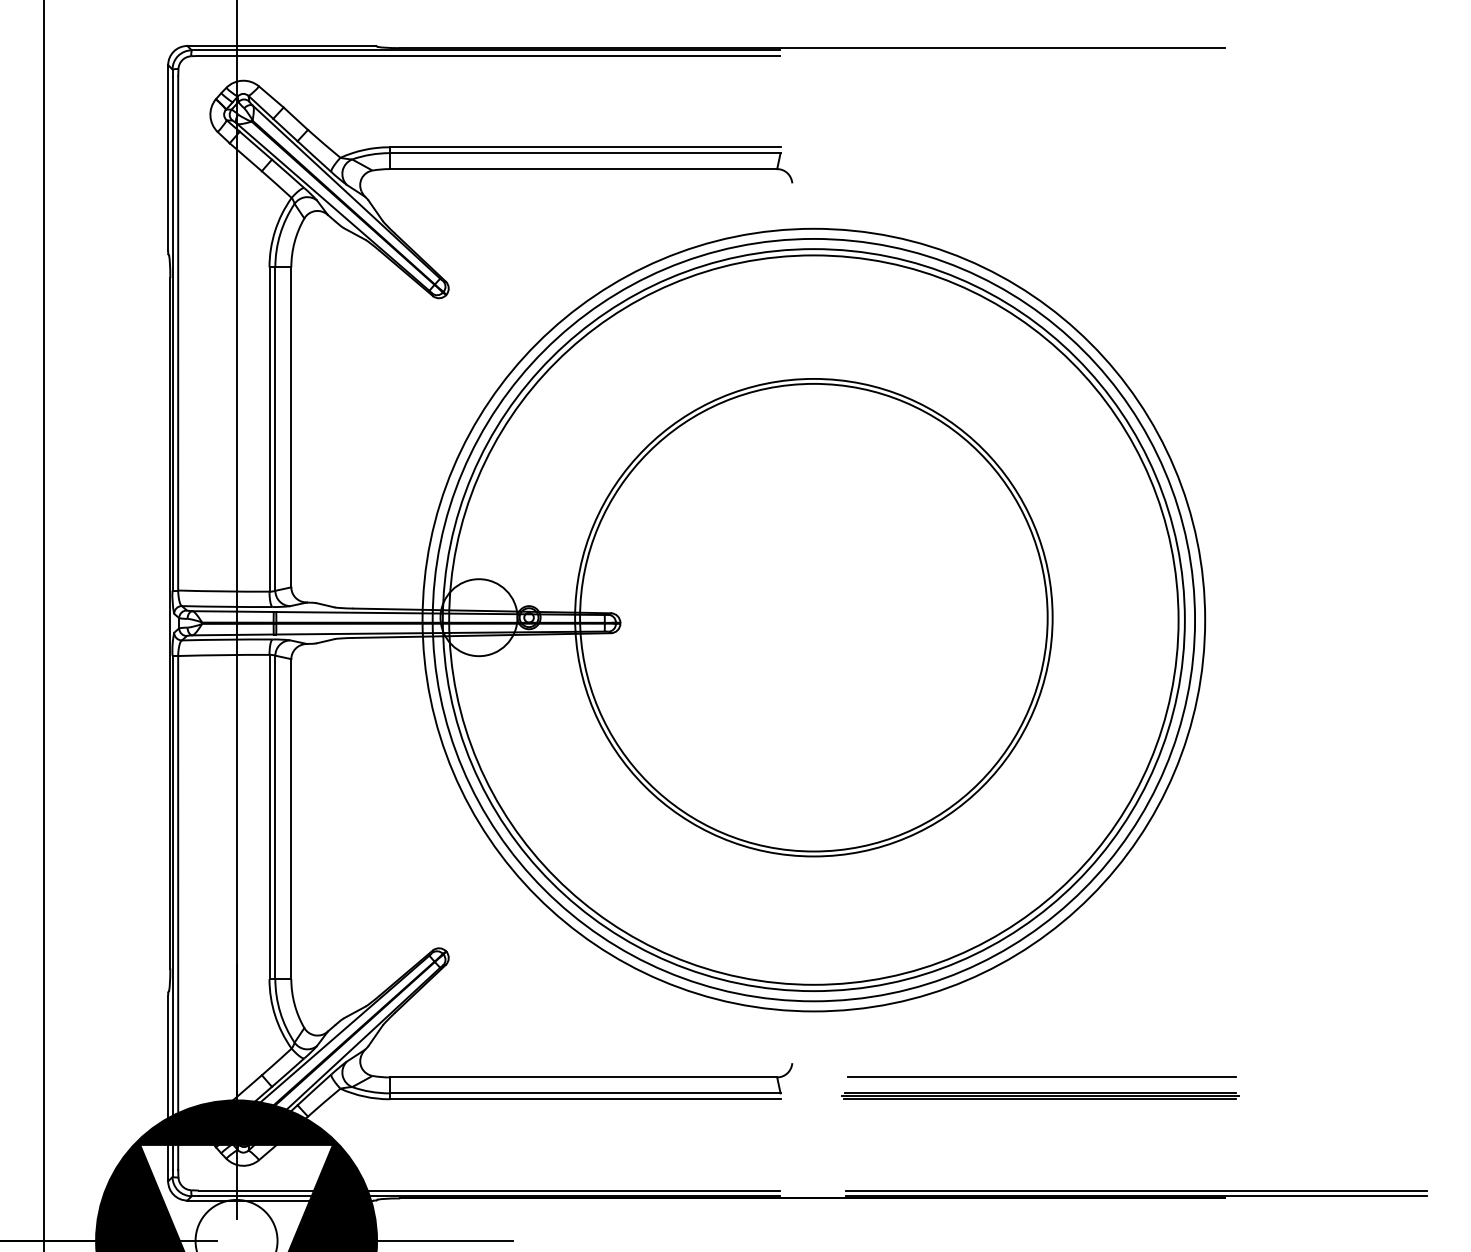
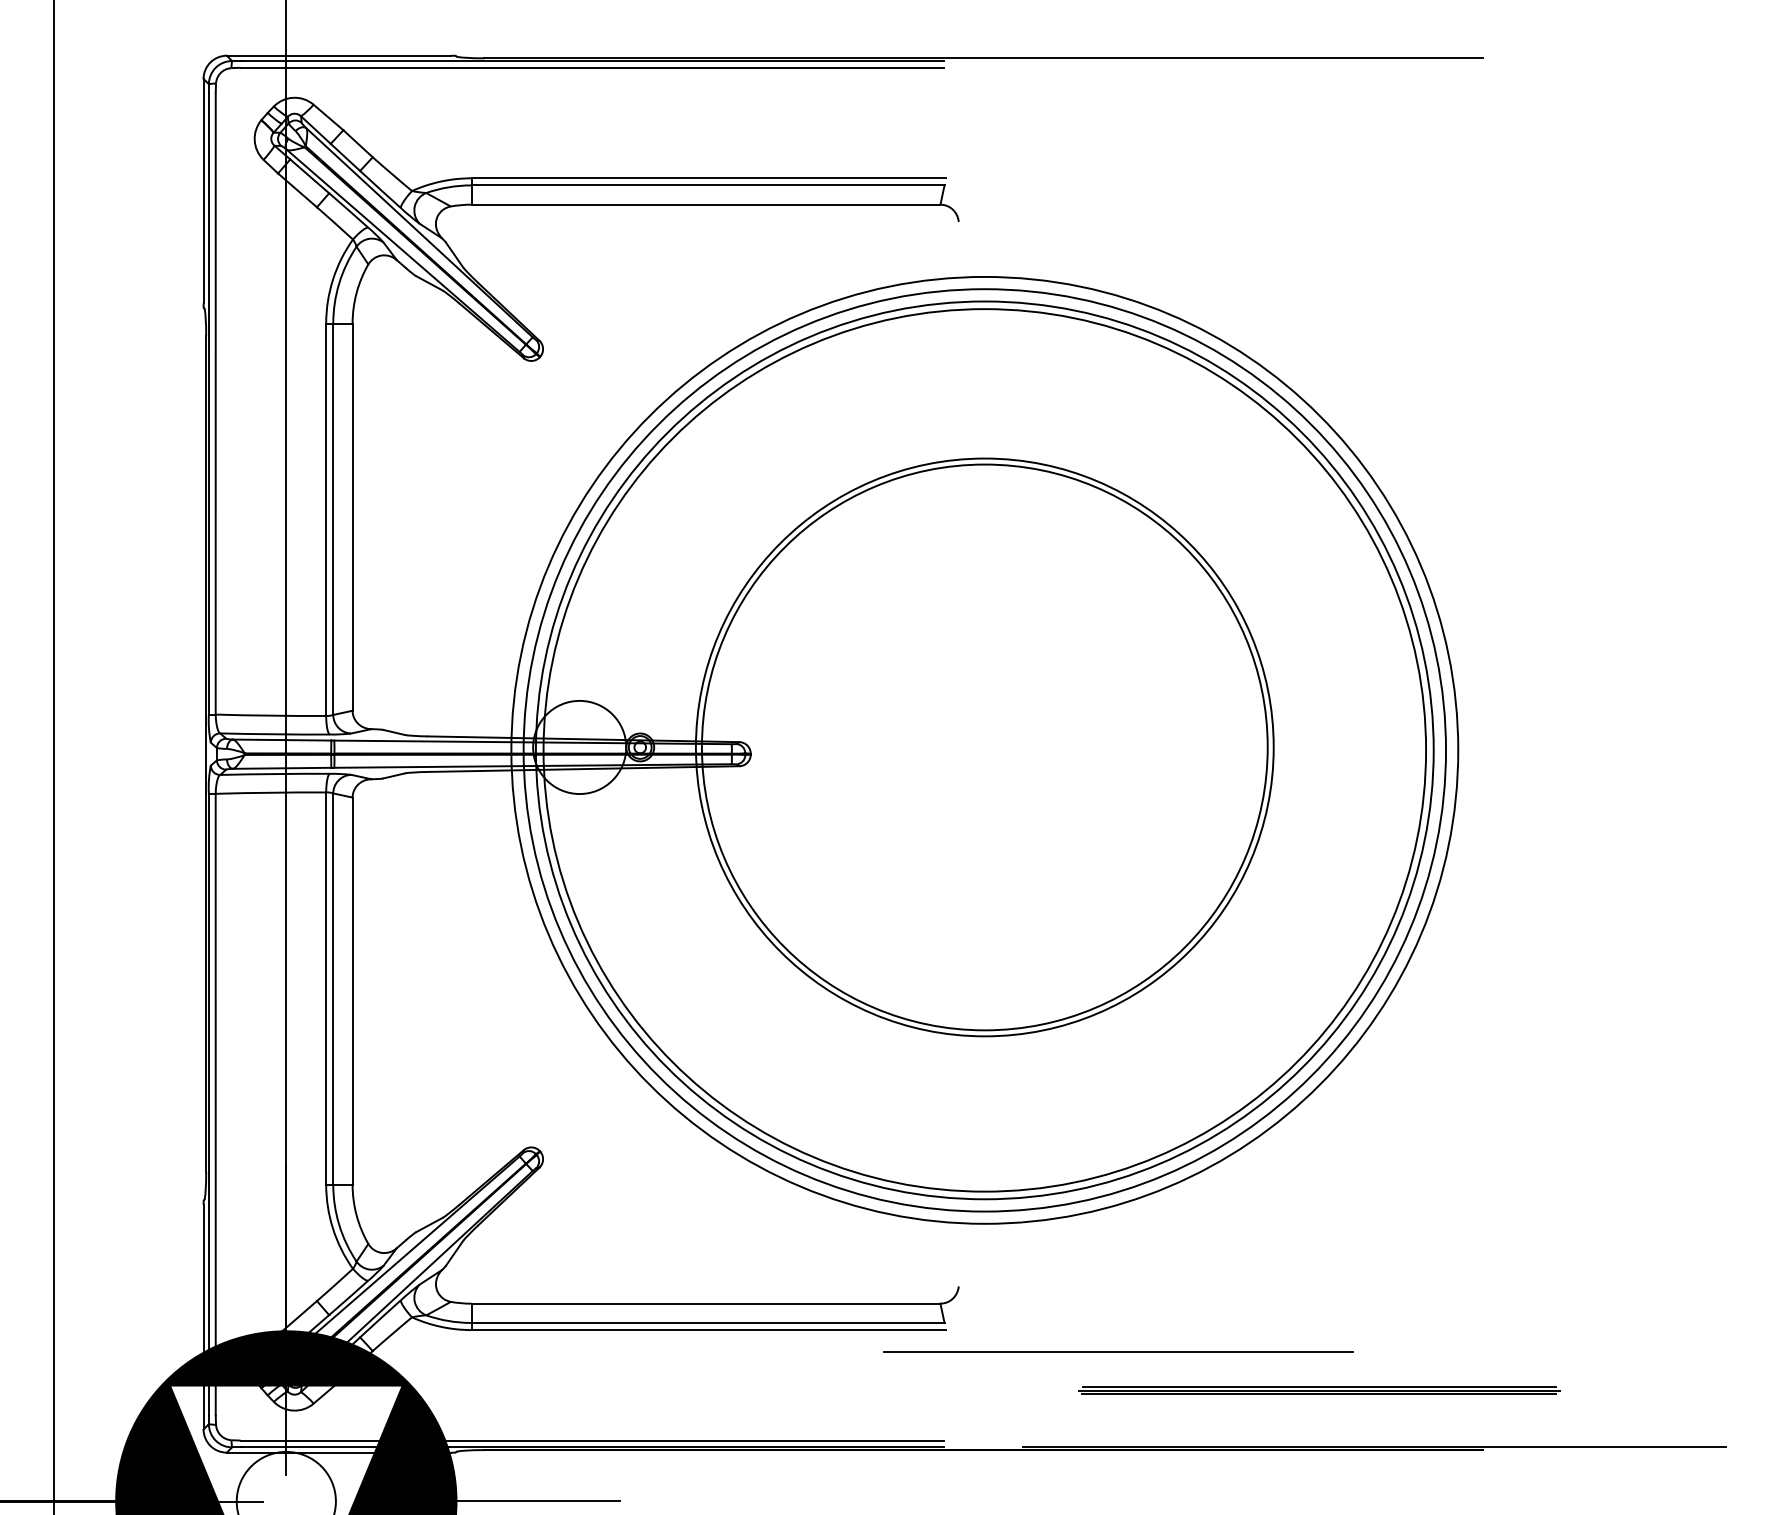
line: (1041, 1076) -> (1117, 1350), moved
part: (1040, 1095) -> (1319, 1389), moved
line: (1135, 1190) -> (1373, 1440), removed

